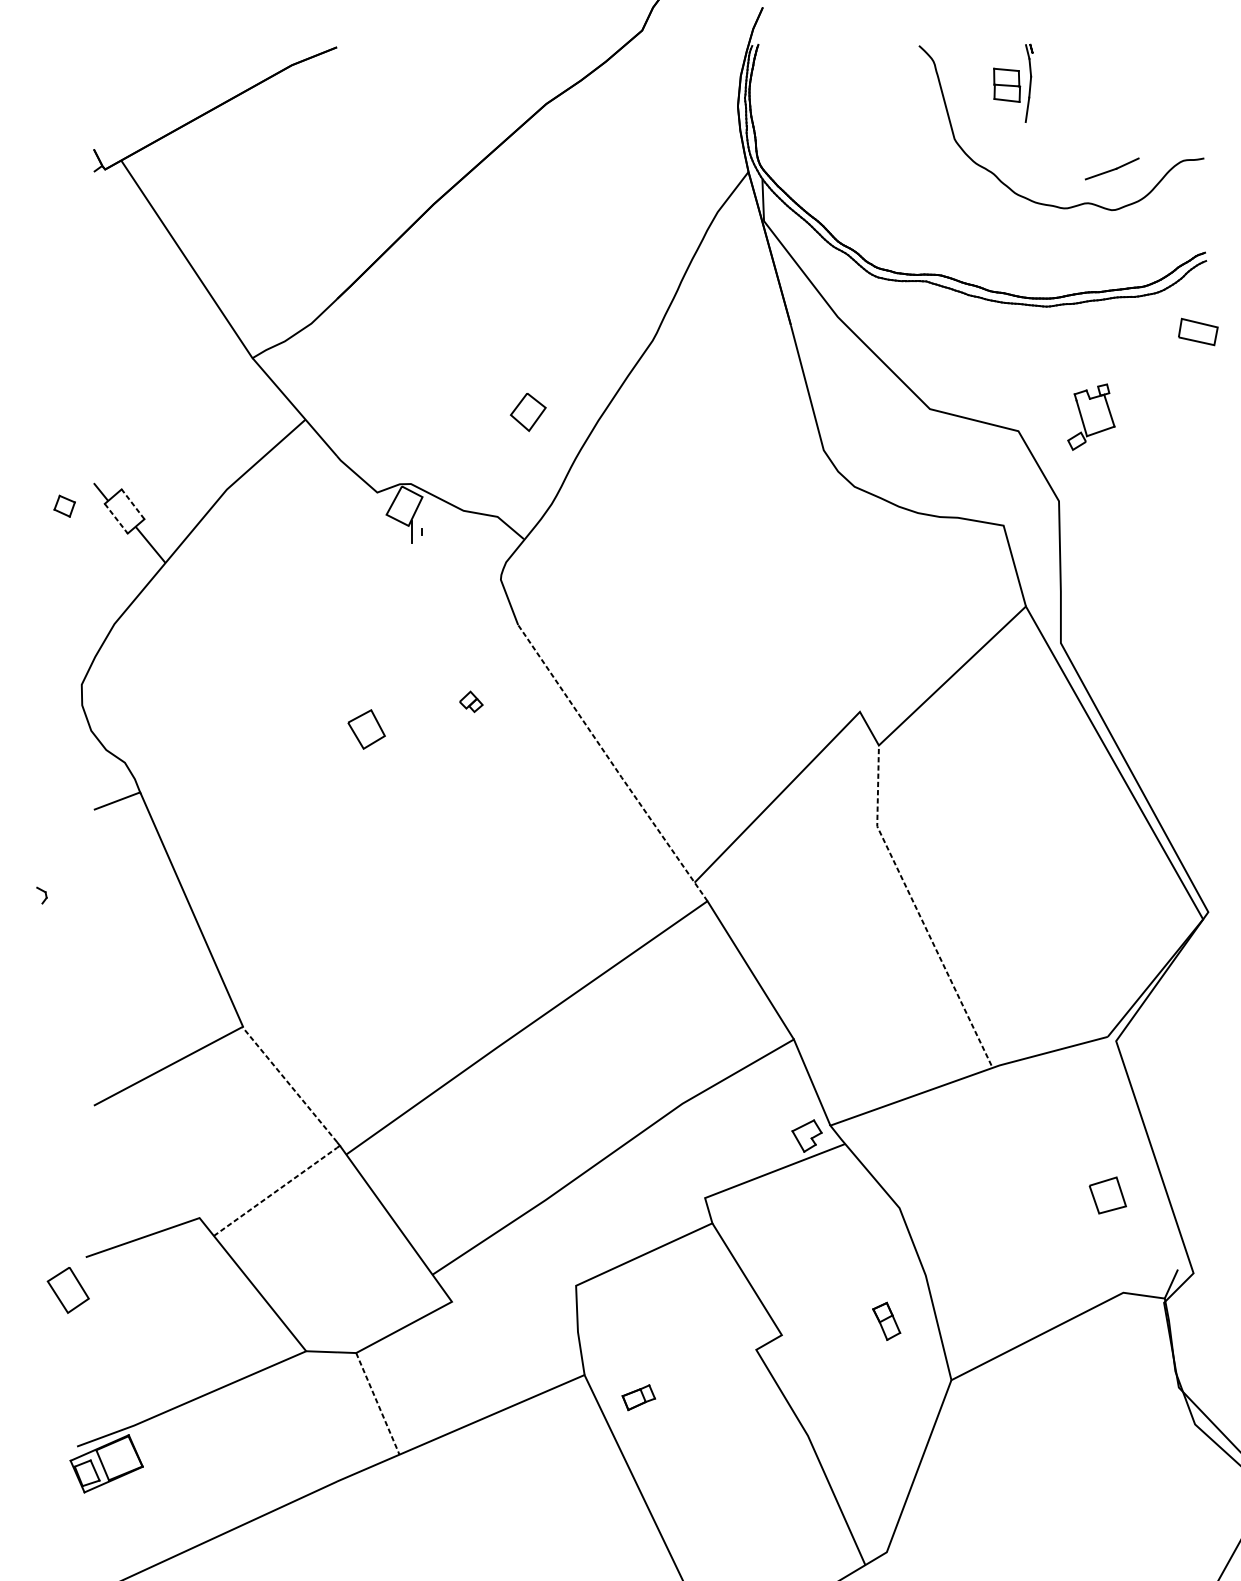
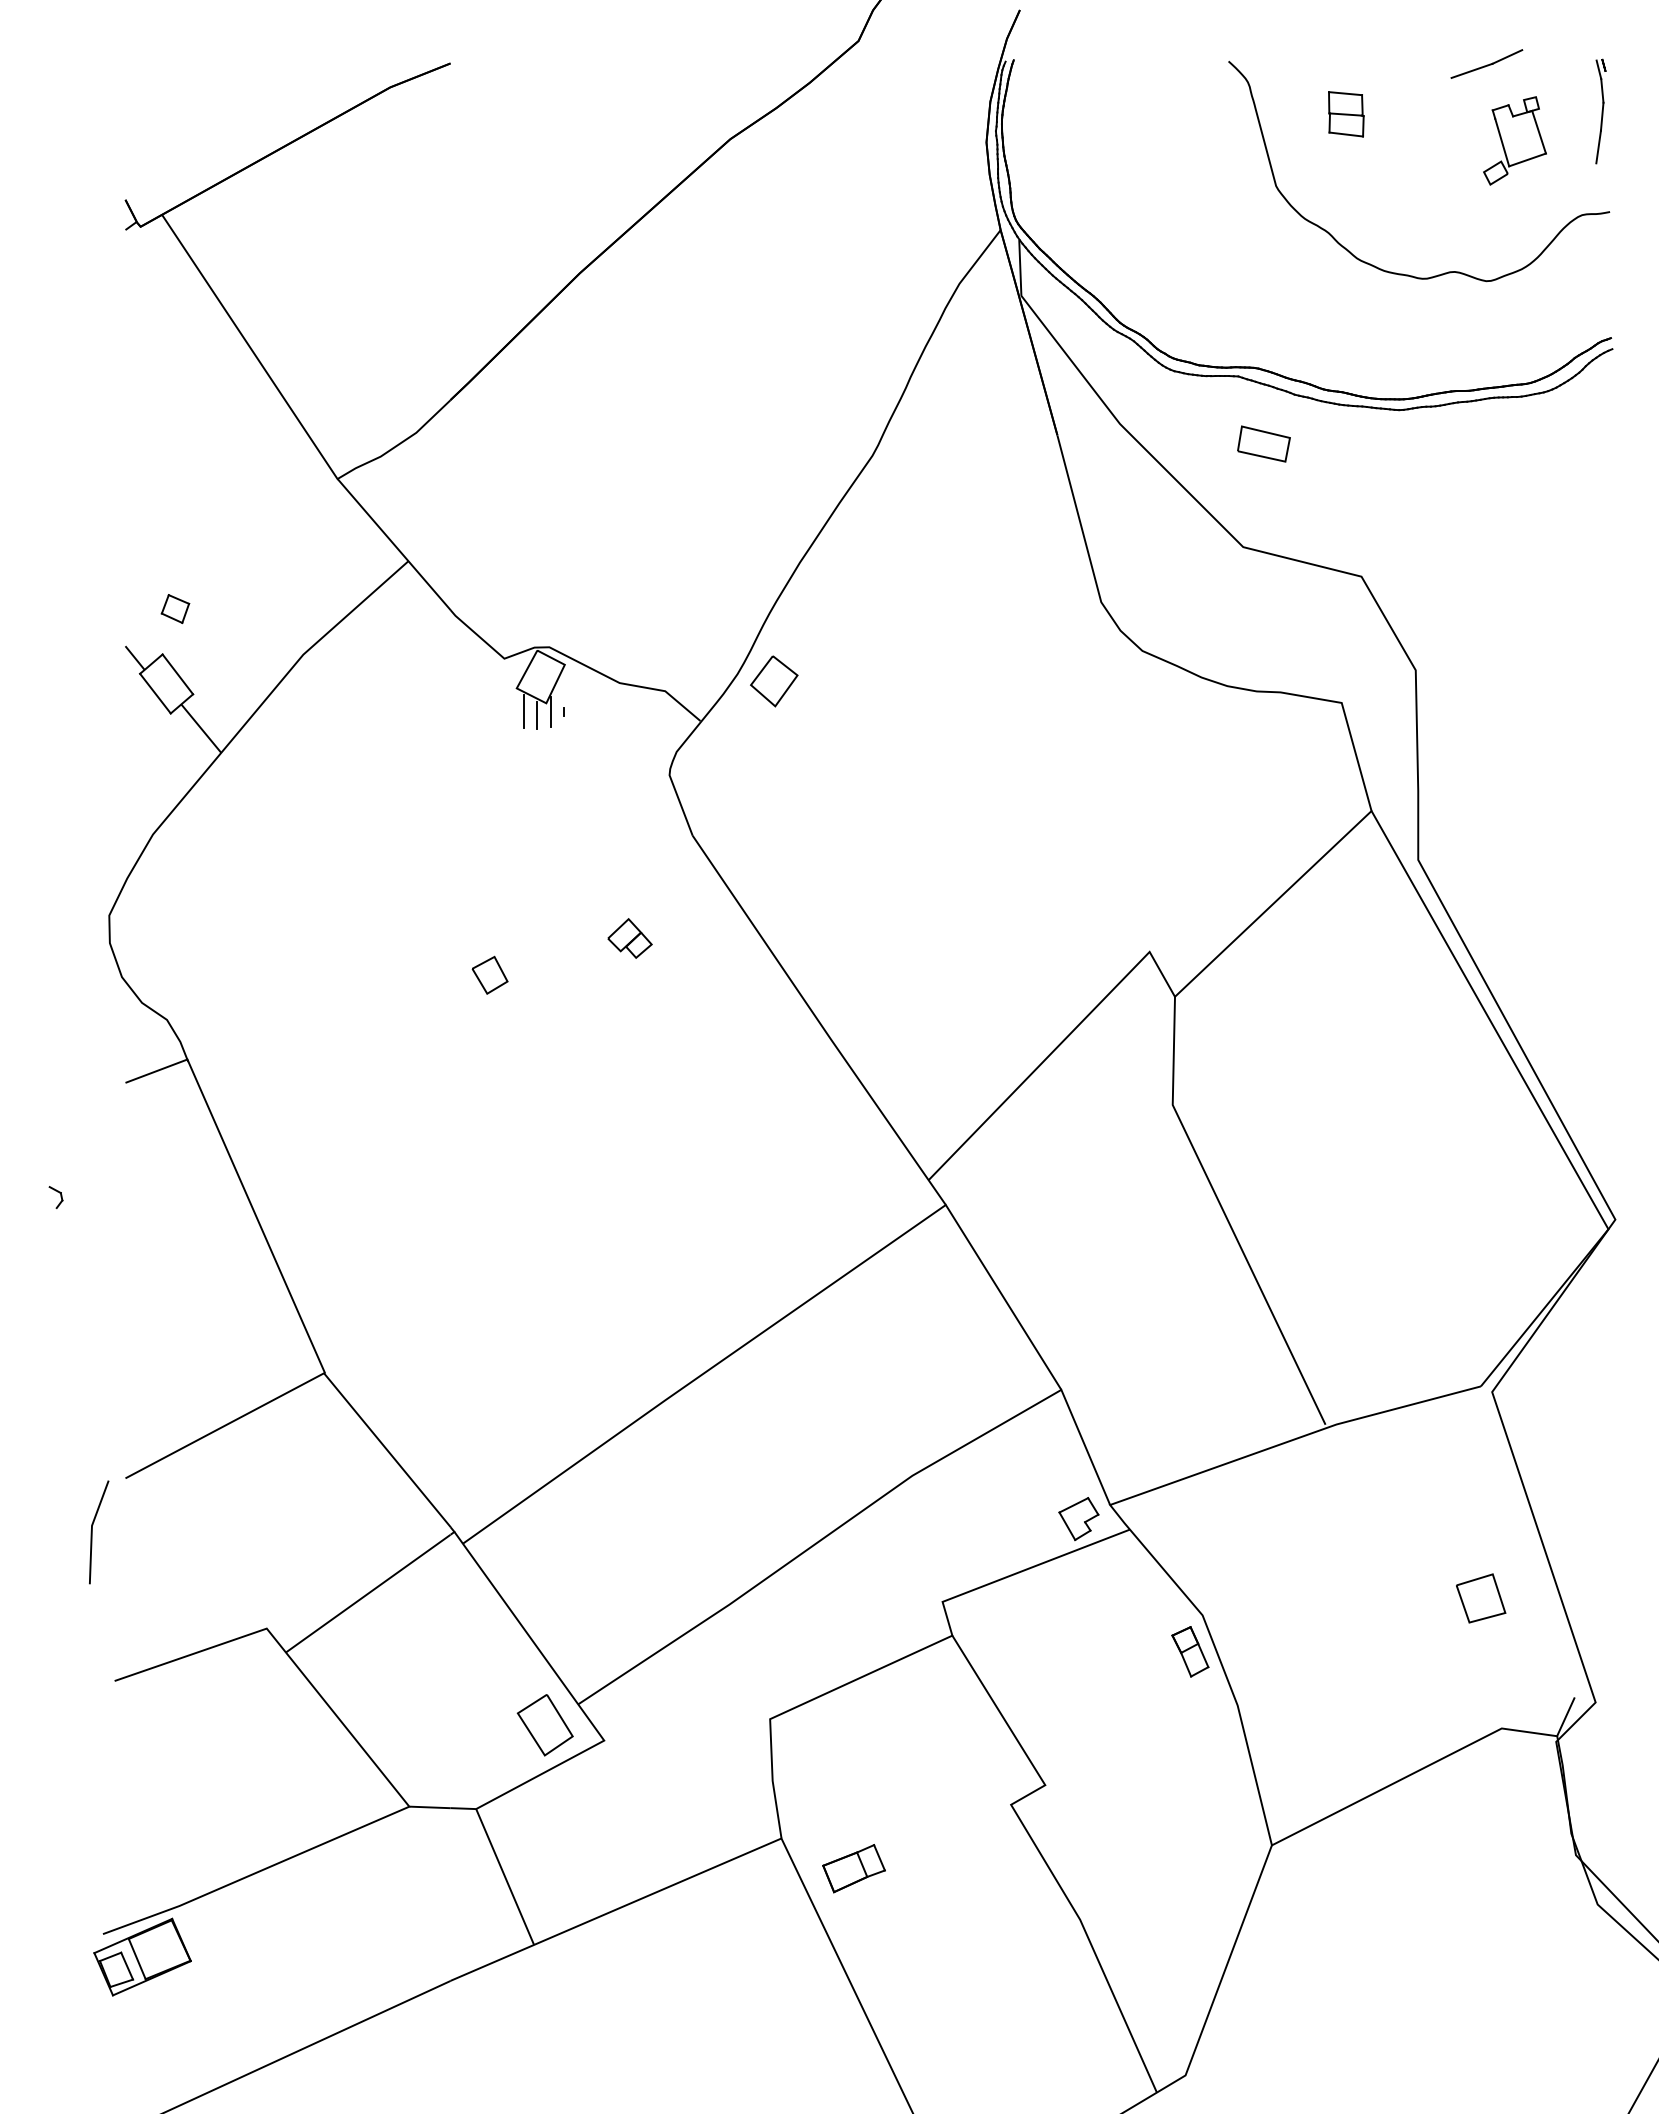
part: (1028, 83) -> (1600, 111), moved
part: (1111, 168) -> (1486, 63), moved
part: (1197, 331) -> (1263, 443), moved
part: (528, 412) -> (774, 681), moved
part: (1090, 416) -> (1514, 140), moved
line: (132, 504) -> (177, 674), dashed -> solid
part: (64, 505) -> (175, 608), moved
line: (116, 519) -> (155, 694), dashed -> solid
line: (391, 532) -> (523, 711), added
line: (402, 535) -> (537, 715), added
part: (470, 701) -> (629, 938), size x1.43
part: (366, 728) -> (489, 974), size x0.71
line: (612, 763) -> (818, 1021), dashed -> solid
line: (916, 908) -> (1225, 1214), dashed -> solid
line: (289, 1084) -> (387, 1450), dashed -> solid
line: (69, 1146) -> (92, 1532), added
line: (275, 1191) -> (368, 1593), dashed -> solid
part: (67, 1290) -> (544, 1725), moved
part: (886, 1321) -> (1190, 1651), moved
part: (638, 1397) -> (853, 1868), size x1.43
line: (378, 1404) -> (505, 1877), dashed -> solid

